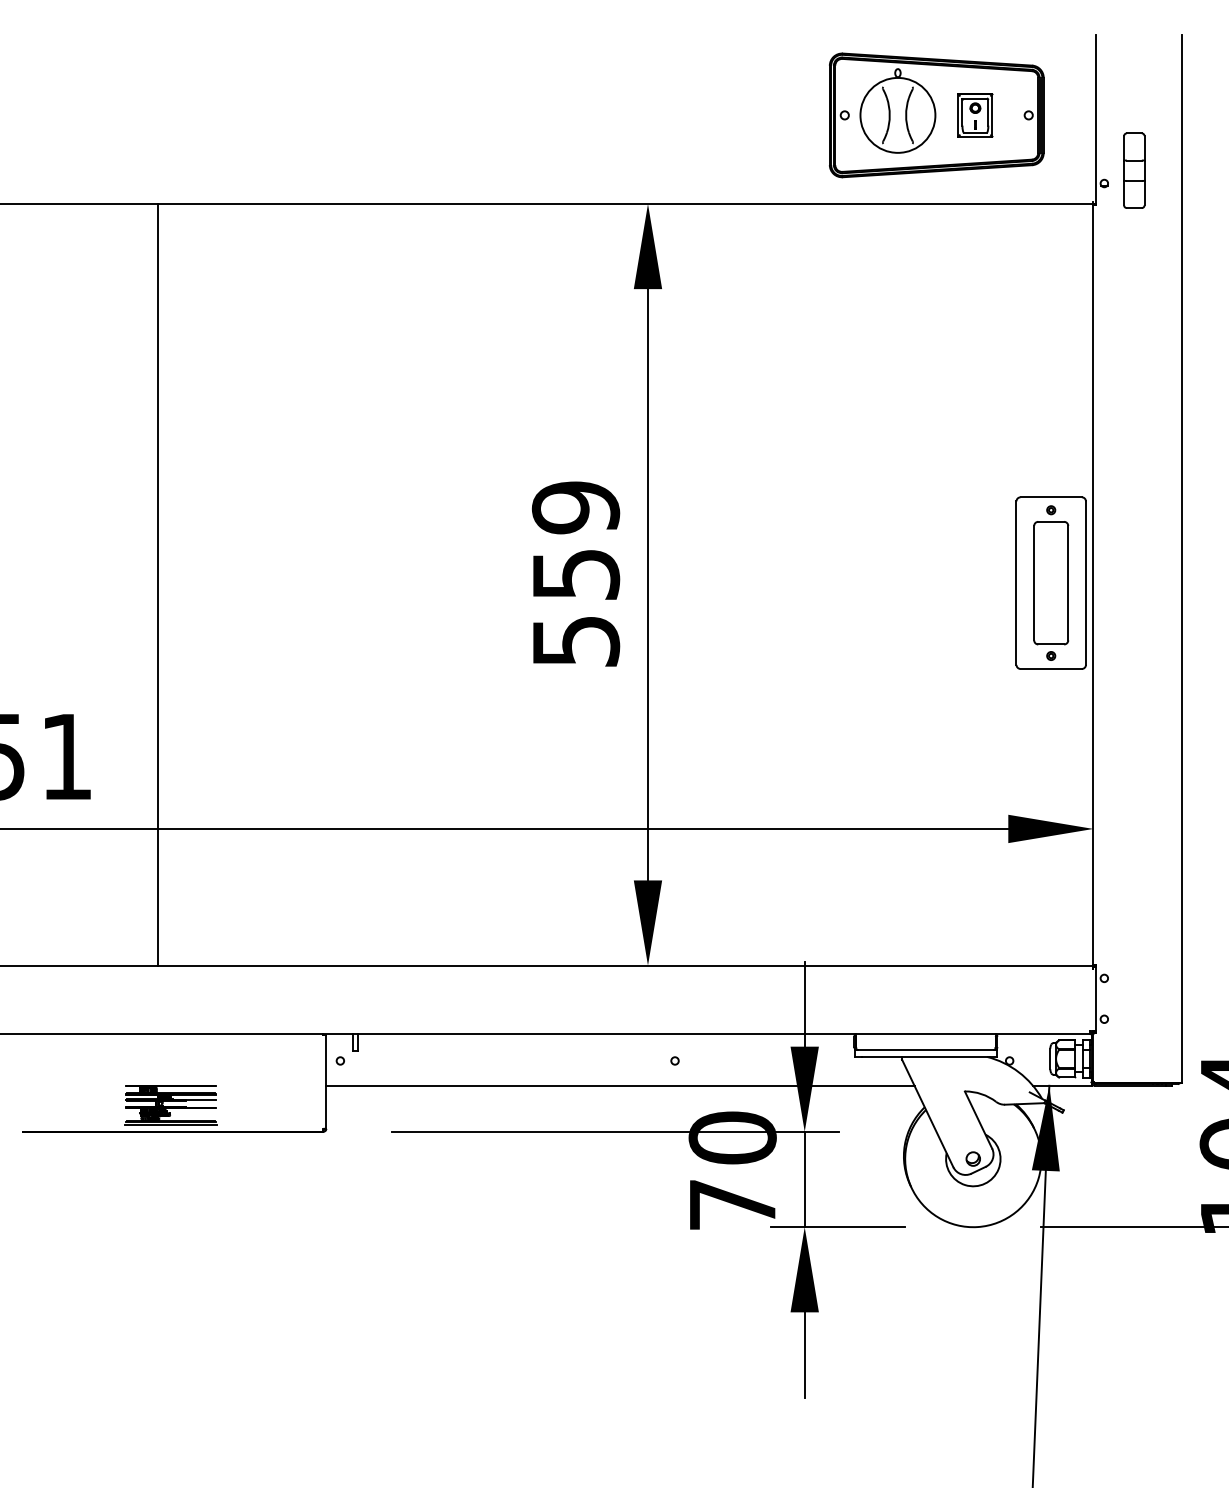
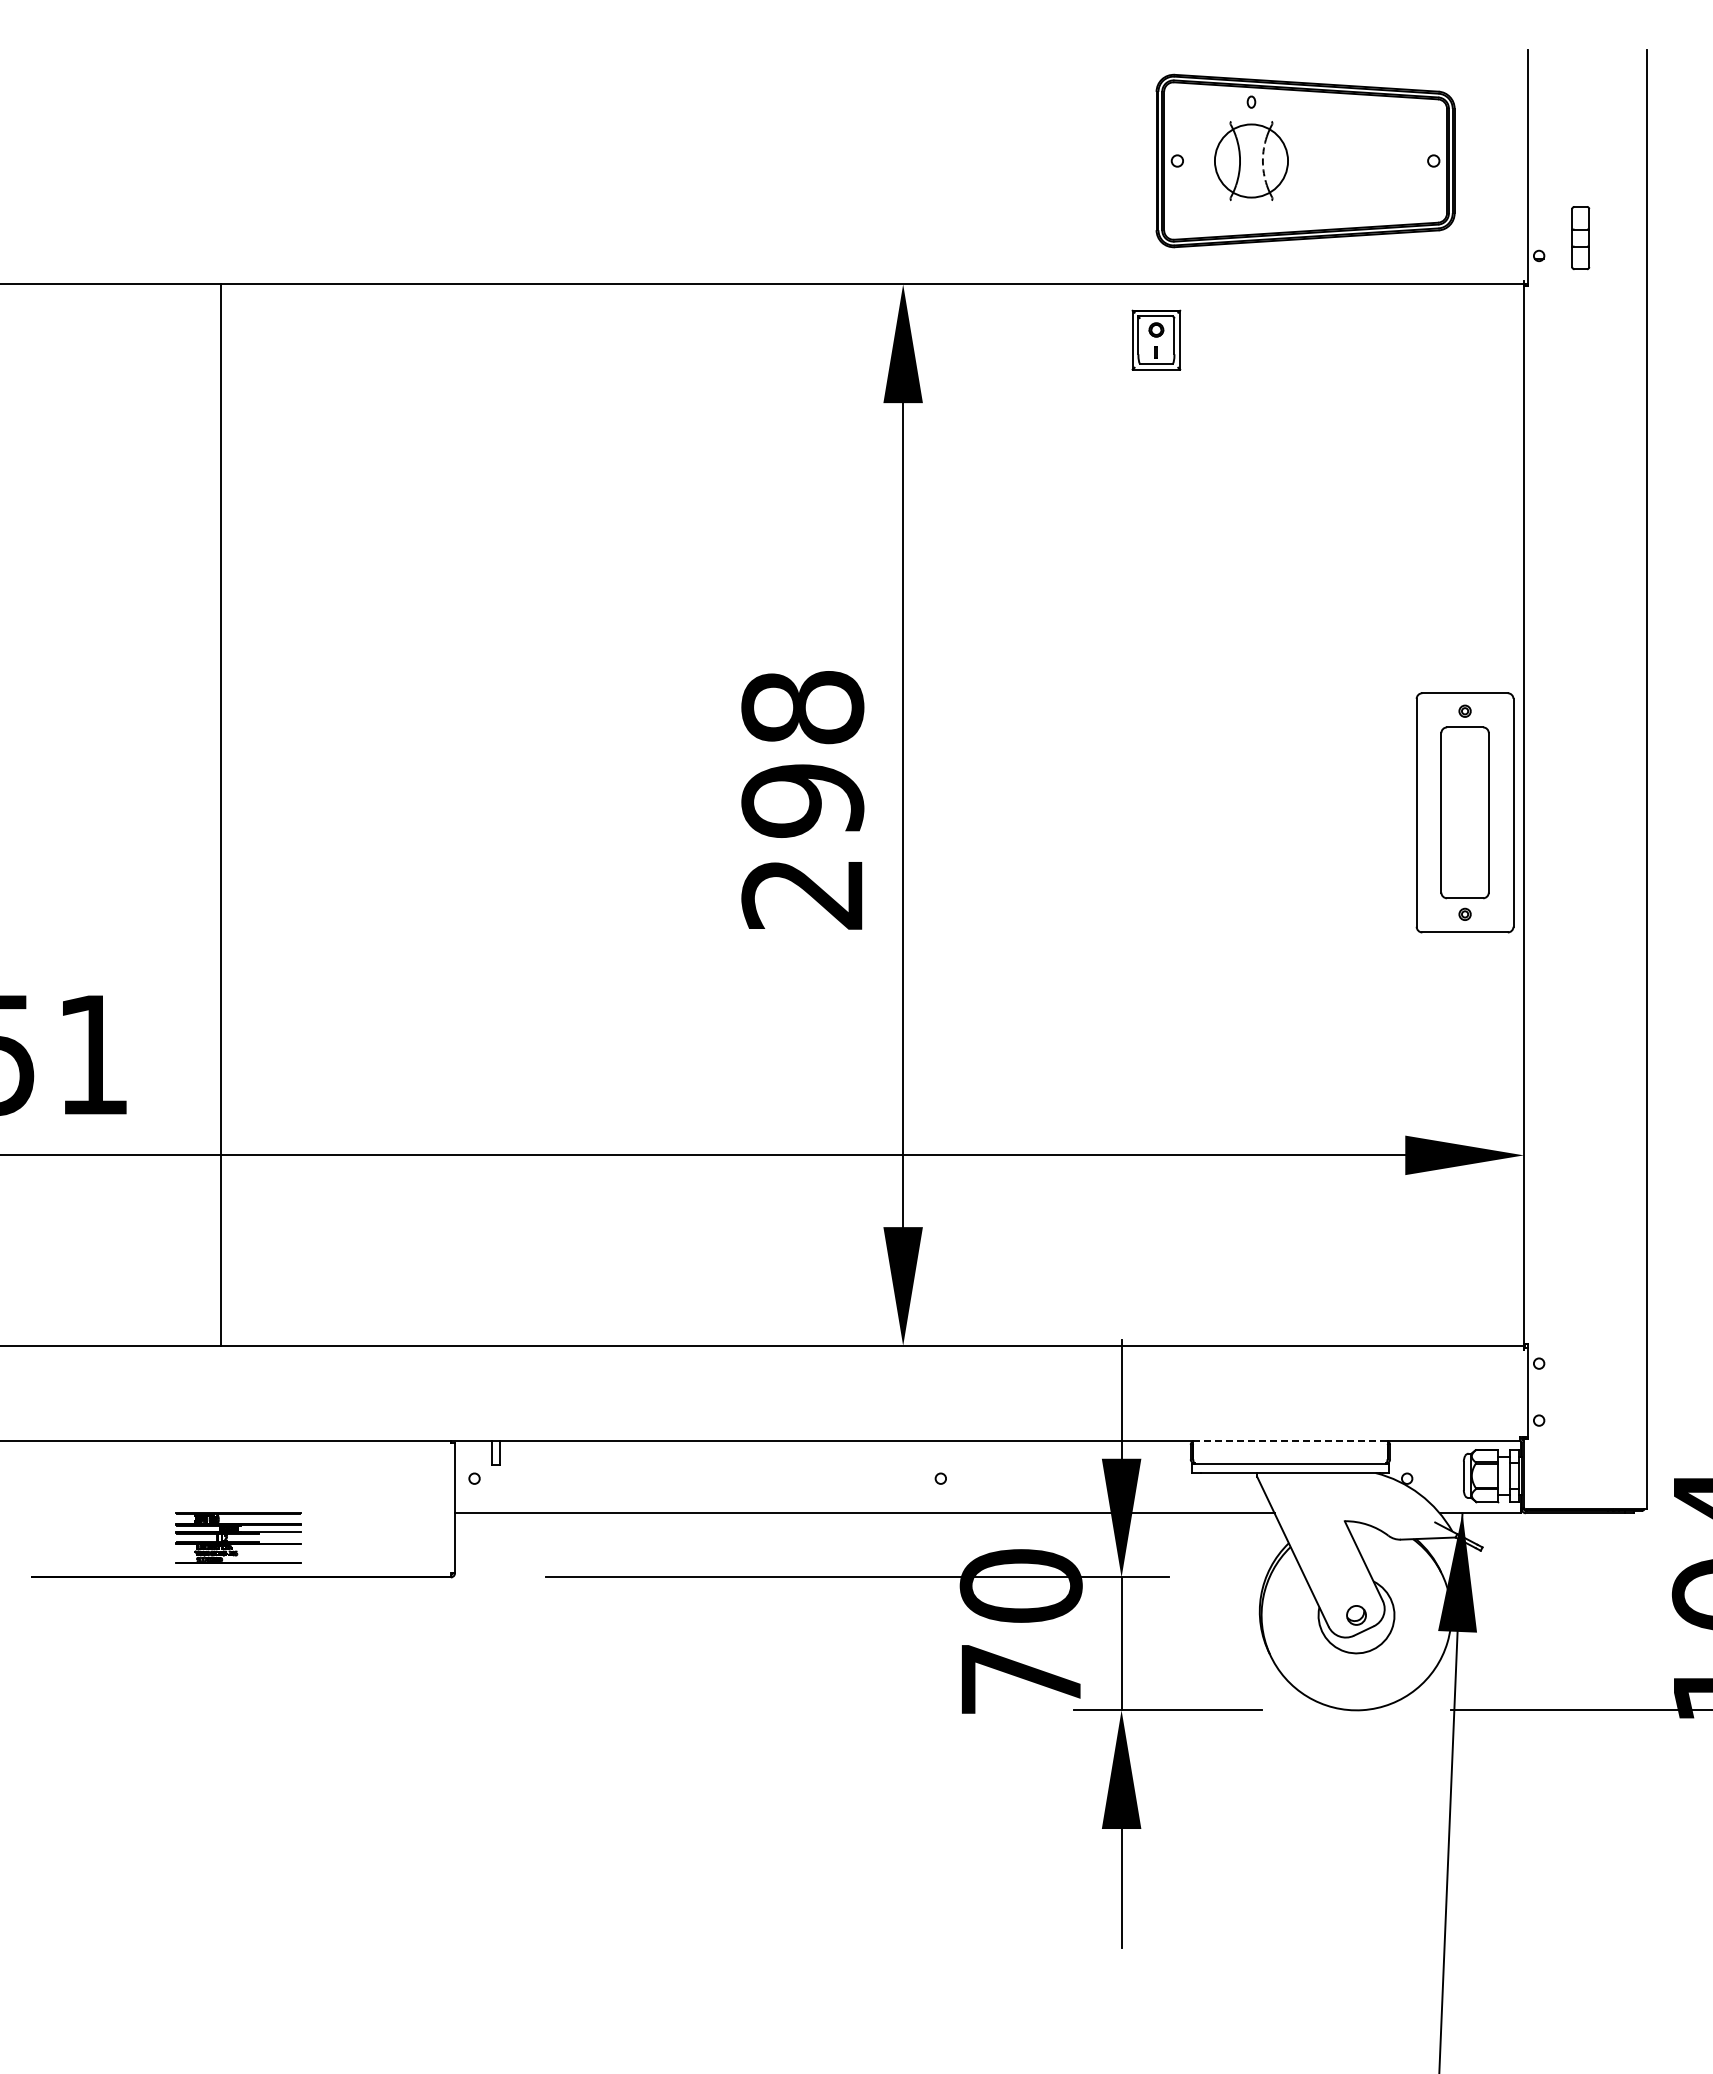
circle: (897, 115) -> (1251, 160), size x0.7
arc: (905, 115) -> (1262, 161), solid -> dashed
part: (975, 115) -> (1156, 339), moved
part: (1134, 170) -> (1580, 237), size x0.6
text: (575, 574) -> (802, 800), 559 -> 298
line: (925, 1033) -> (1290, 1440), solid -> dashed
line: (171, 1124) -> (238, 1567), removed

